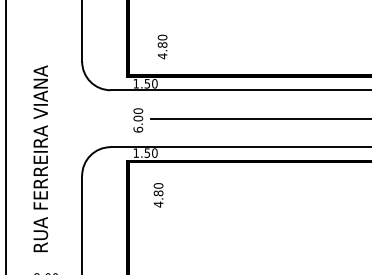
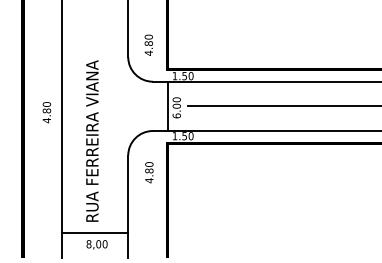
text: (162, 46) -> (148, 44), moved
line: (127, 118) -> (167, 106), added
text: (158, 195) -> (149, 172), moved
line: (44, 265) -> (95, 233), added

